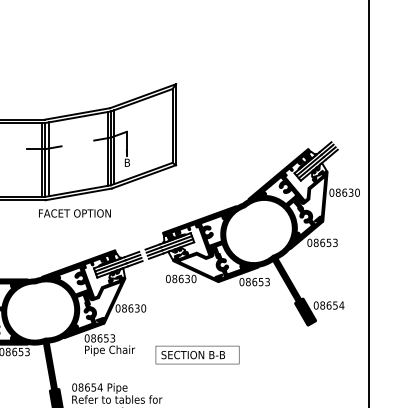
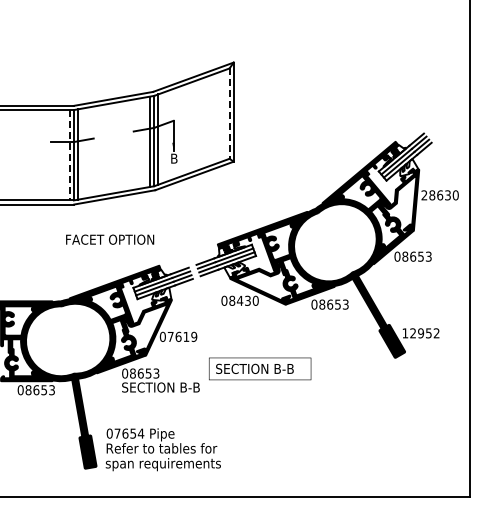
line: (172, 126) -> (229, 114), solid -> dashed
line: (41, 160) -> (69, 155), solid -> dashed
text: (331, 192) -> (424, 195), 08630 -> 28630
text: (75, 213) -> (110, 239), moved
text: (180, 278) -> (239, 300), 08630 -> 08430
text: (328, 305) -> (420, 333), 08654 -> 12952
text: (134, 308) -> (182, 336), 08630 -> 07619
text: (116, 350) -> (160, 388), Pipe Chair -> SECTION B-B
text: (197, 354) -> (260, 368), moved
text: (80, 387) -> (117, 433), 08654 -> 07654

